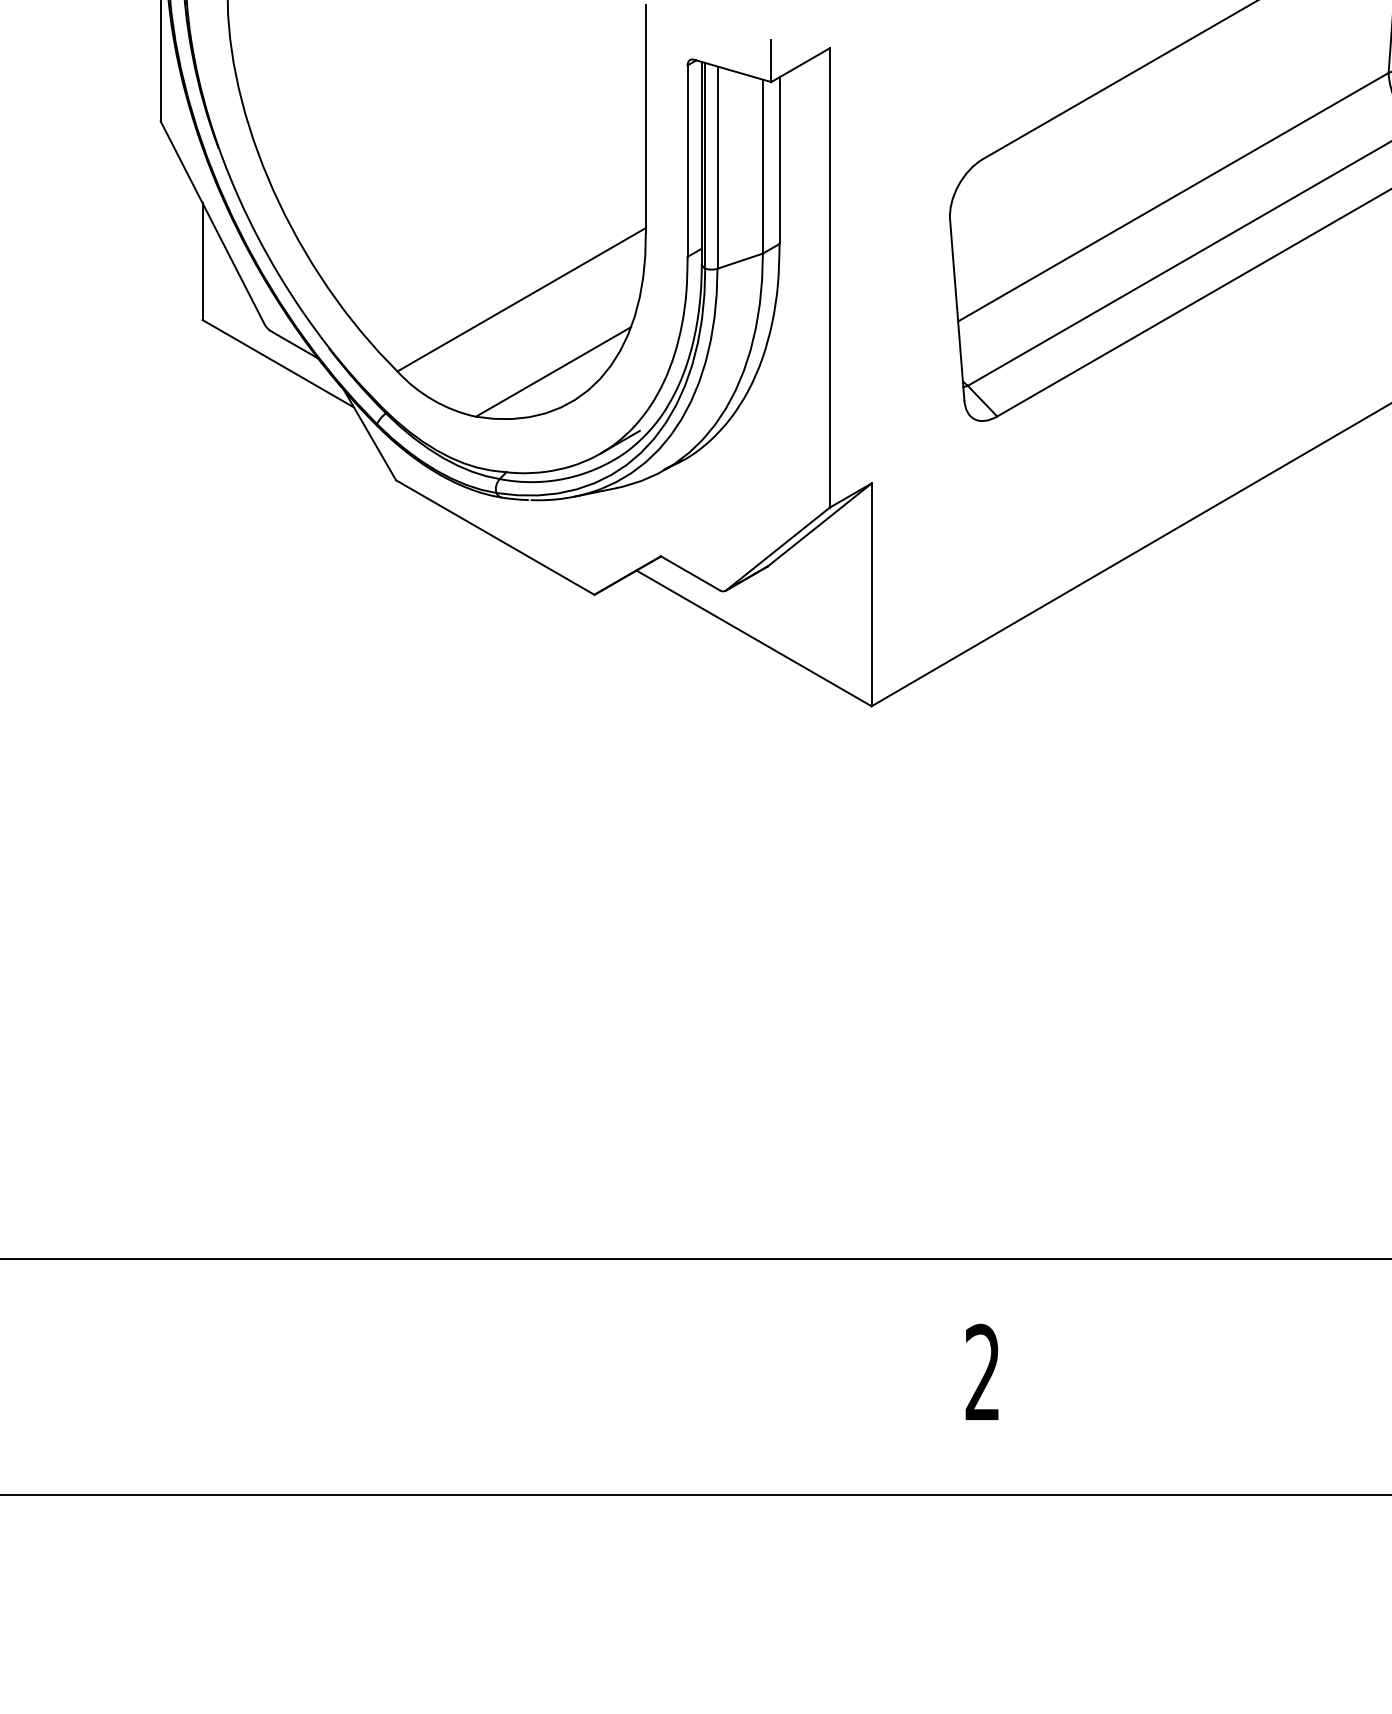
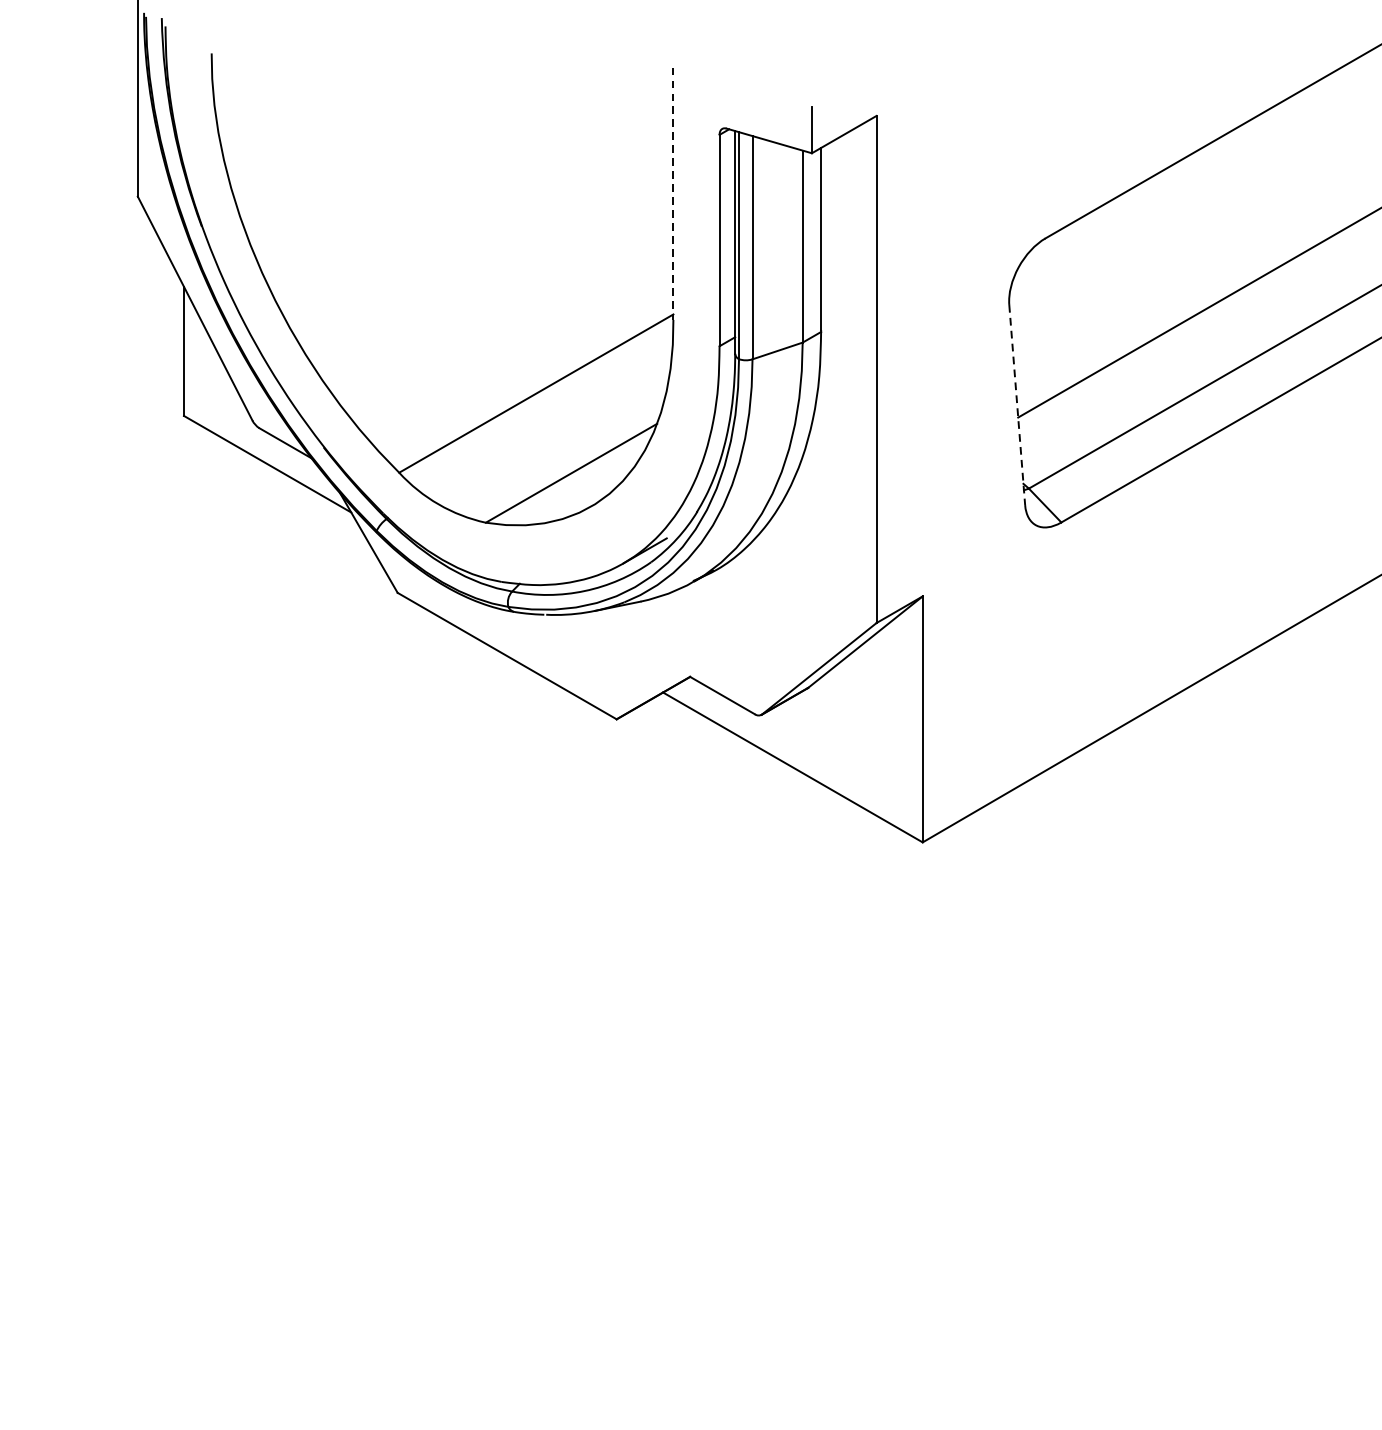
line: (645, 119) -> (673, 194), solid -> dashed
line: (957, 310) -> (1017, 405), solid -> dashed

